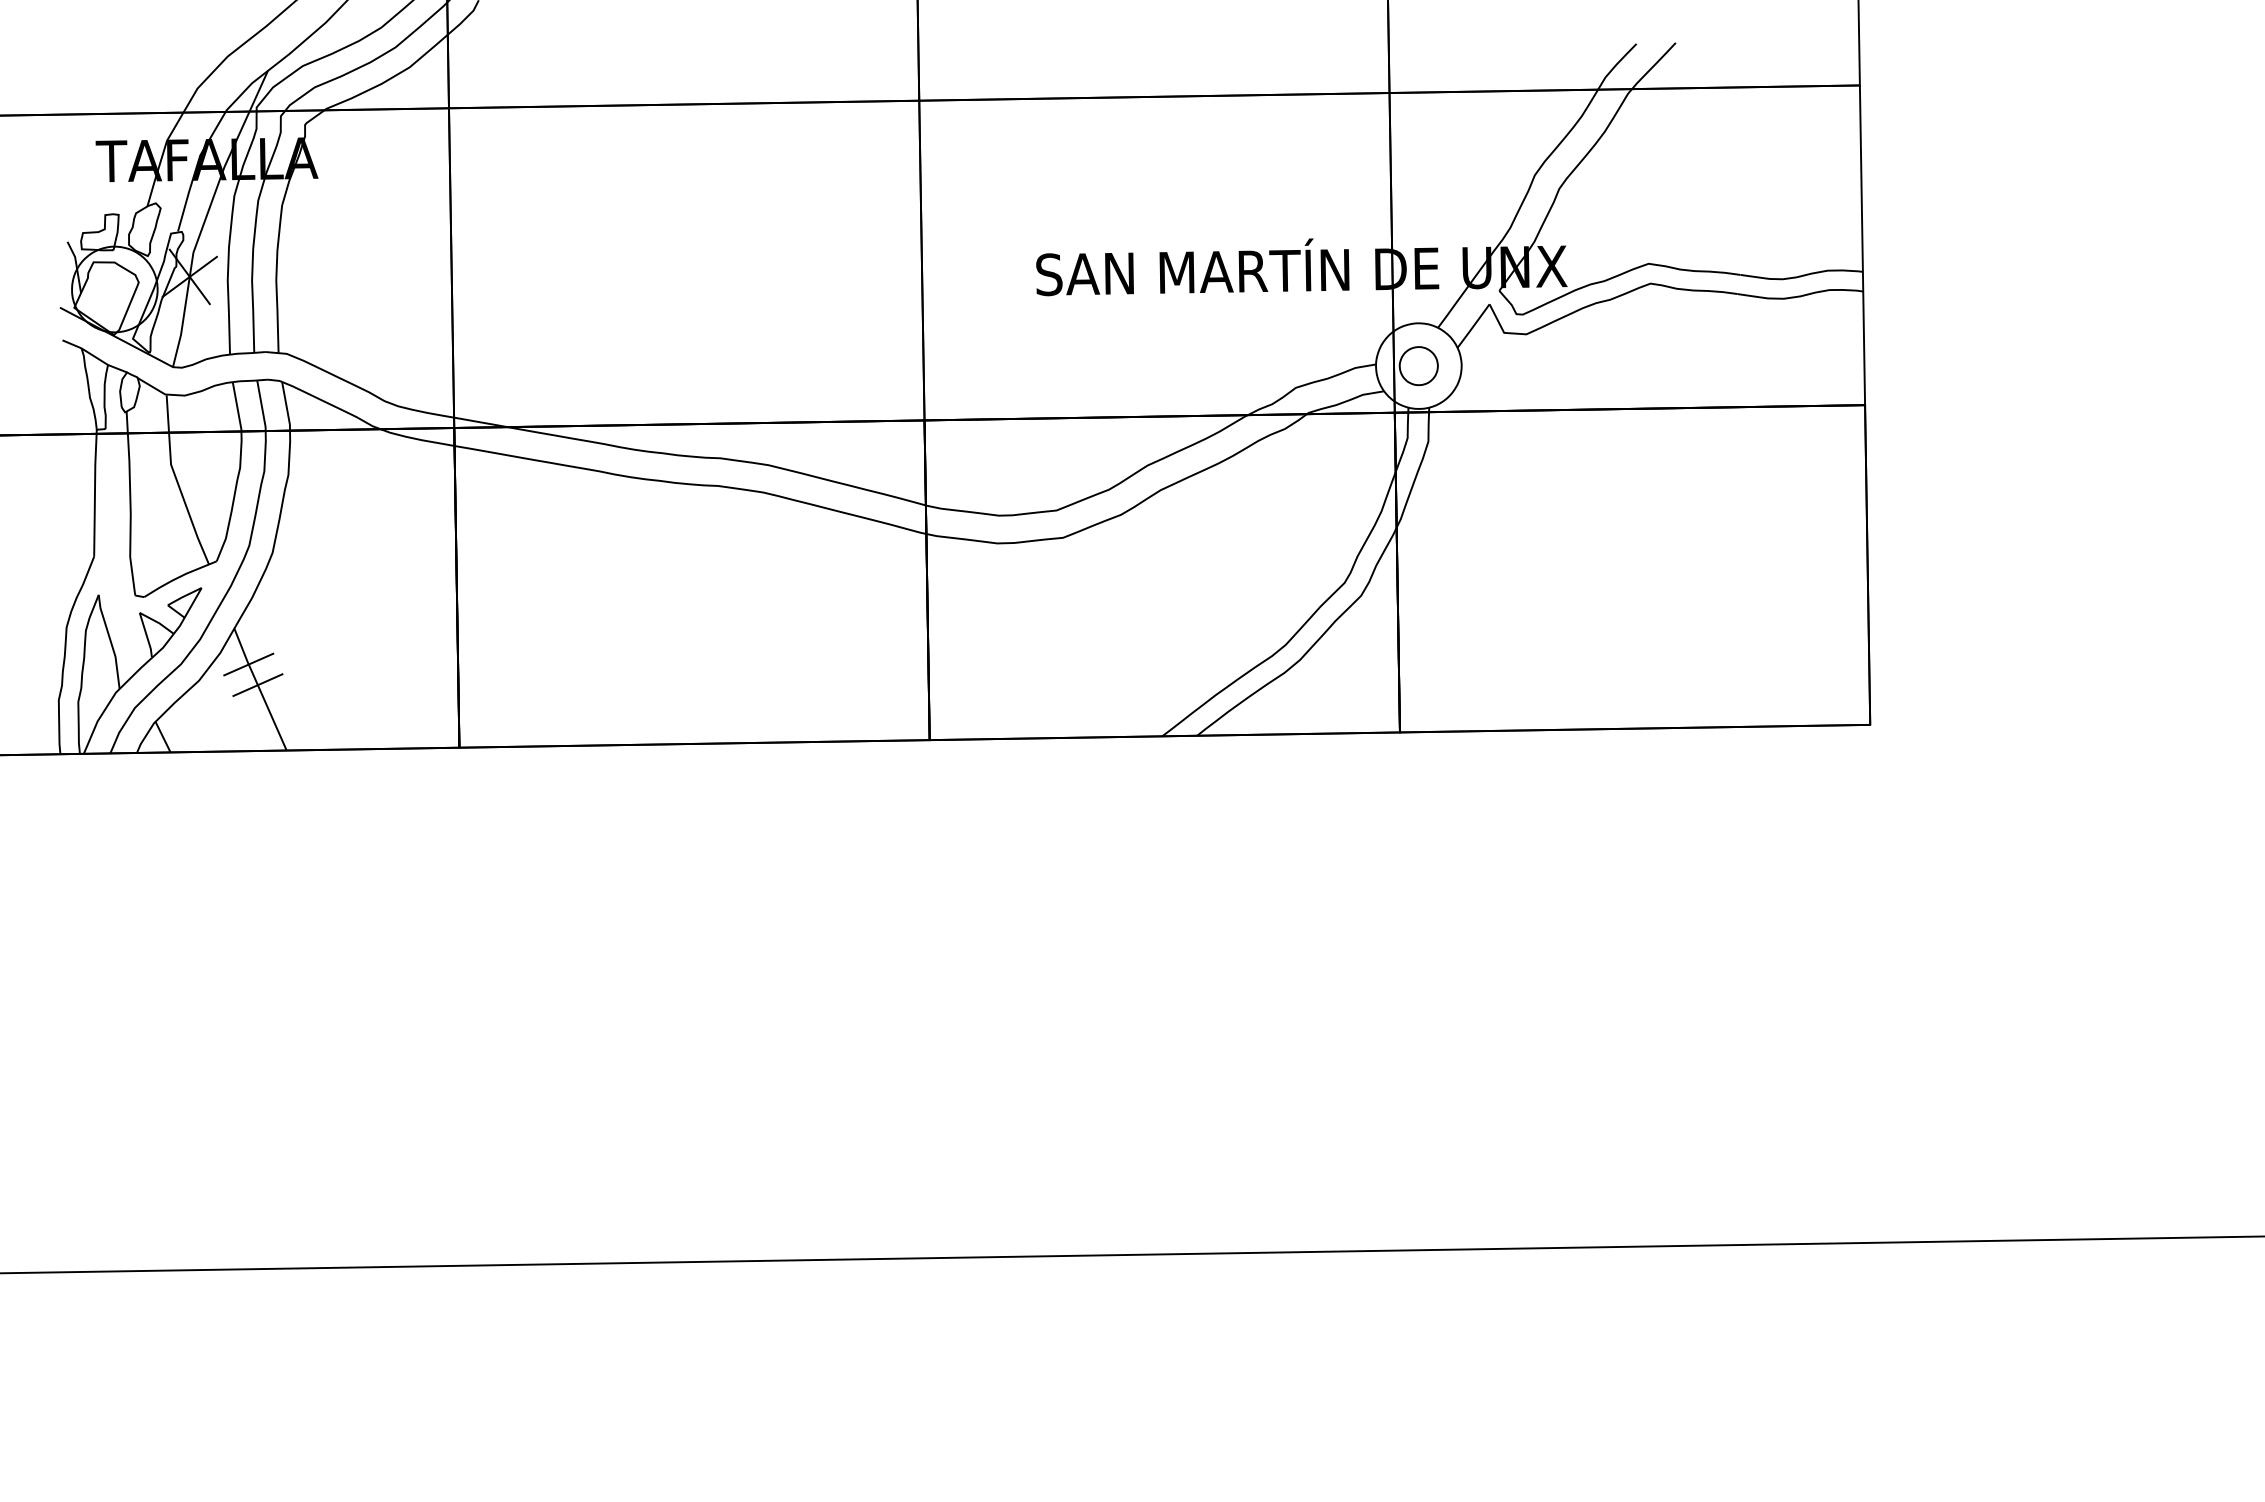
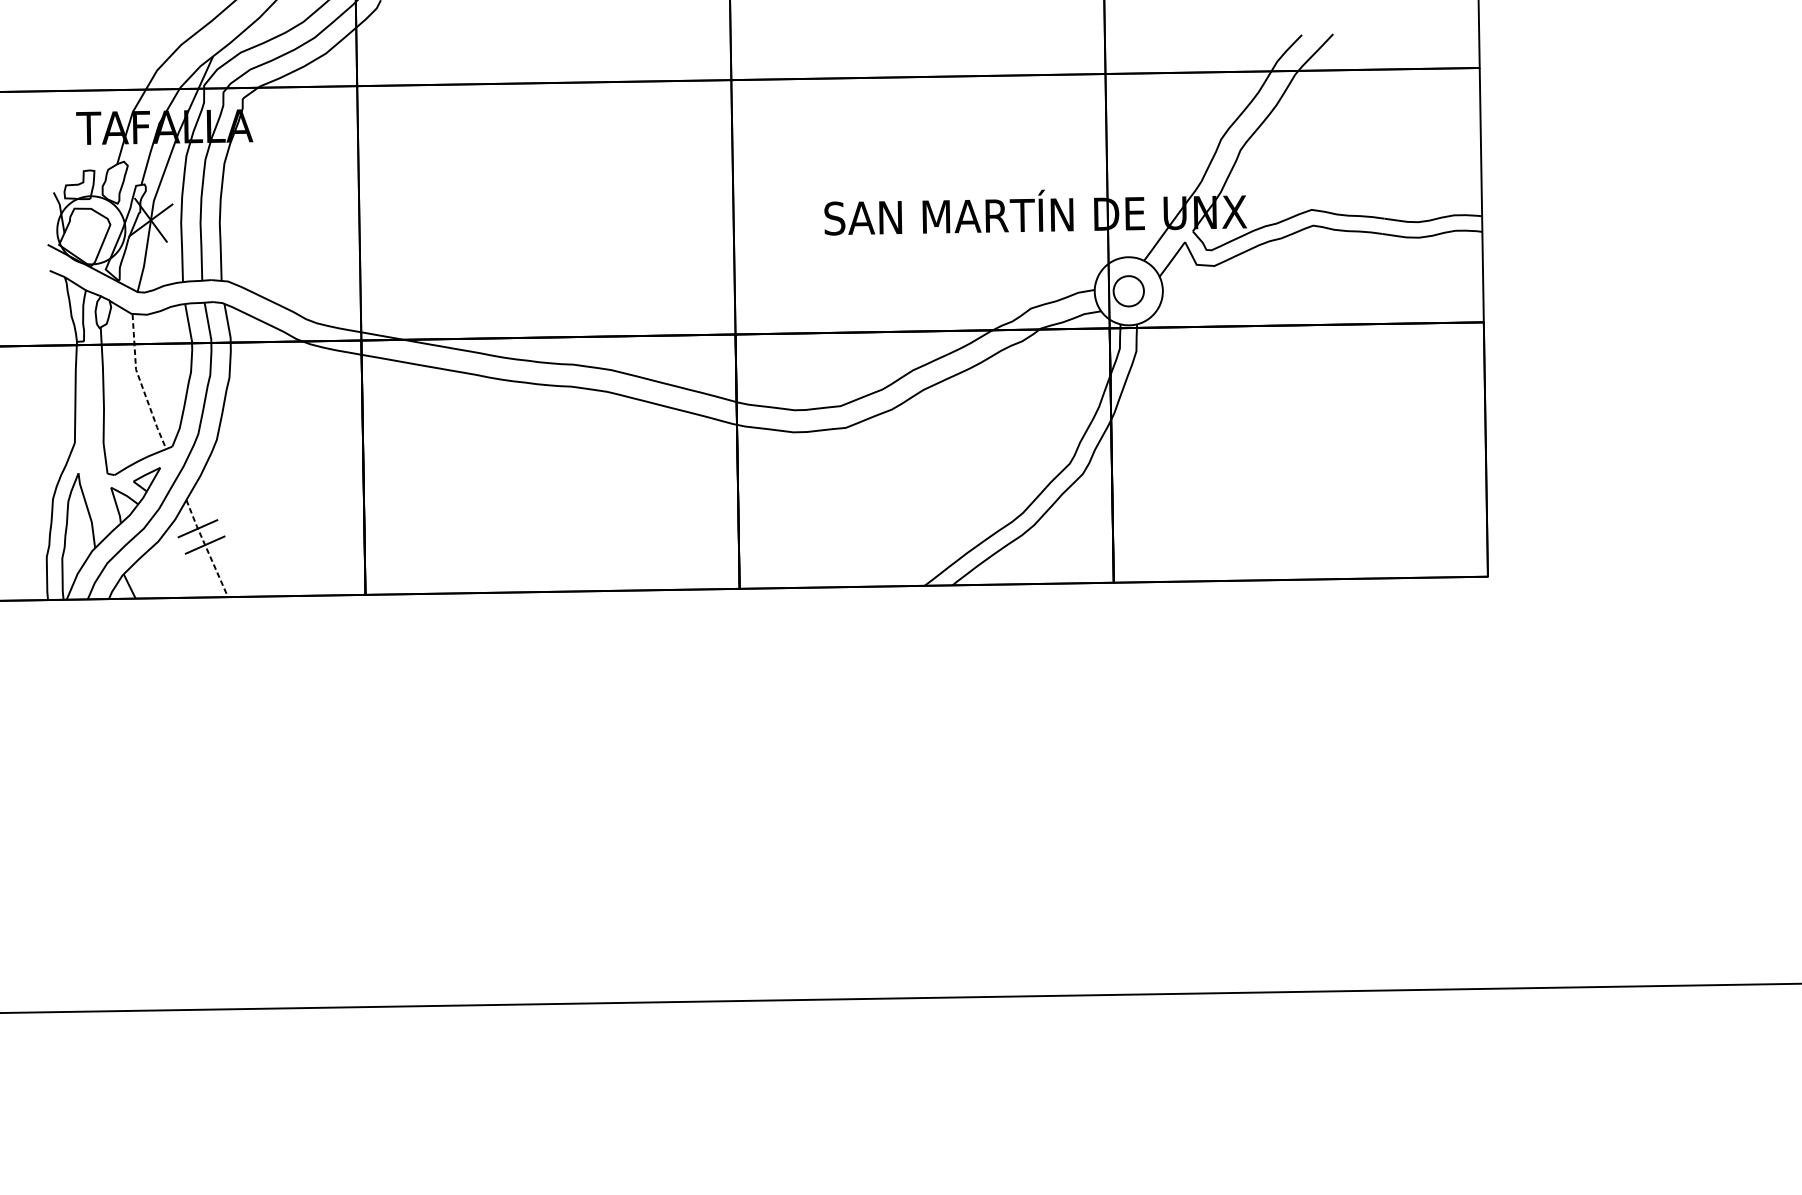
line: (177, 482) -> (141, 383), solid -> dashed
line: (259, 689) -> (206, 548), solid -> dashed

